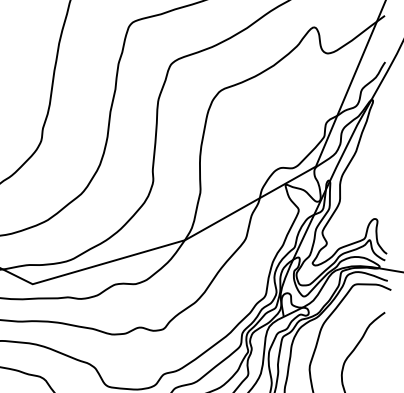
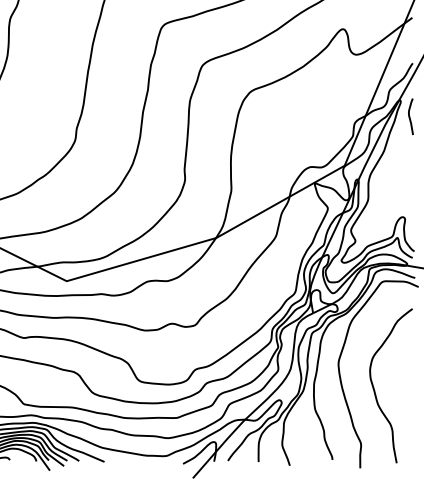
curve: (382, 116) -> (410, 116), added

